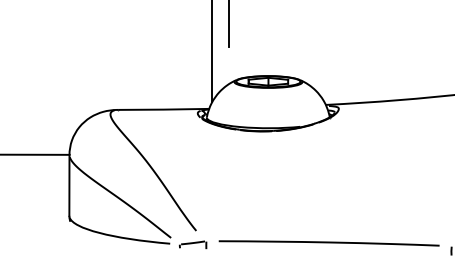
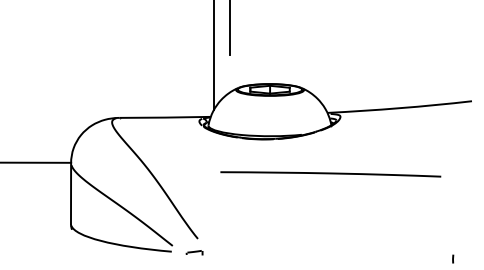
line: (328, 243) -> (330, 174), moved
part: (192, 244) -> (194, 252), size x0.6

